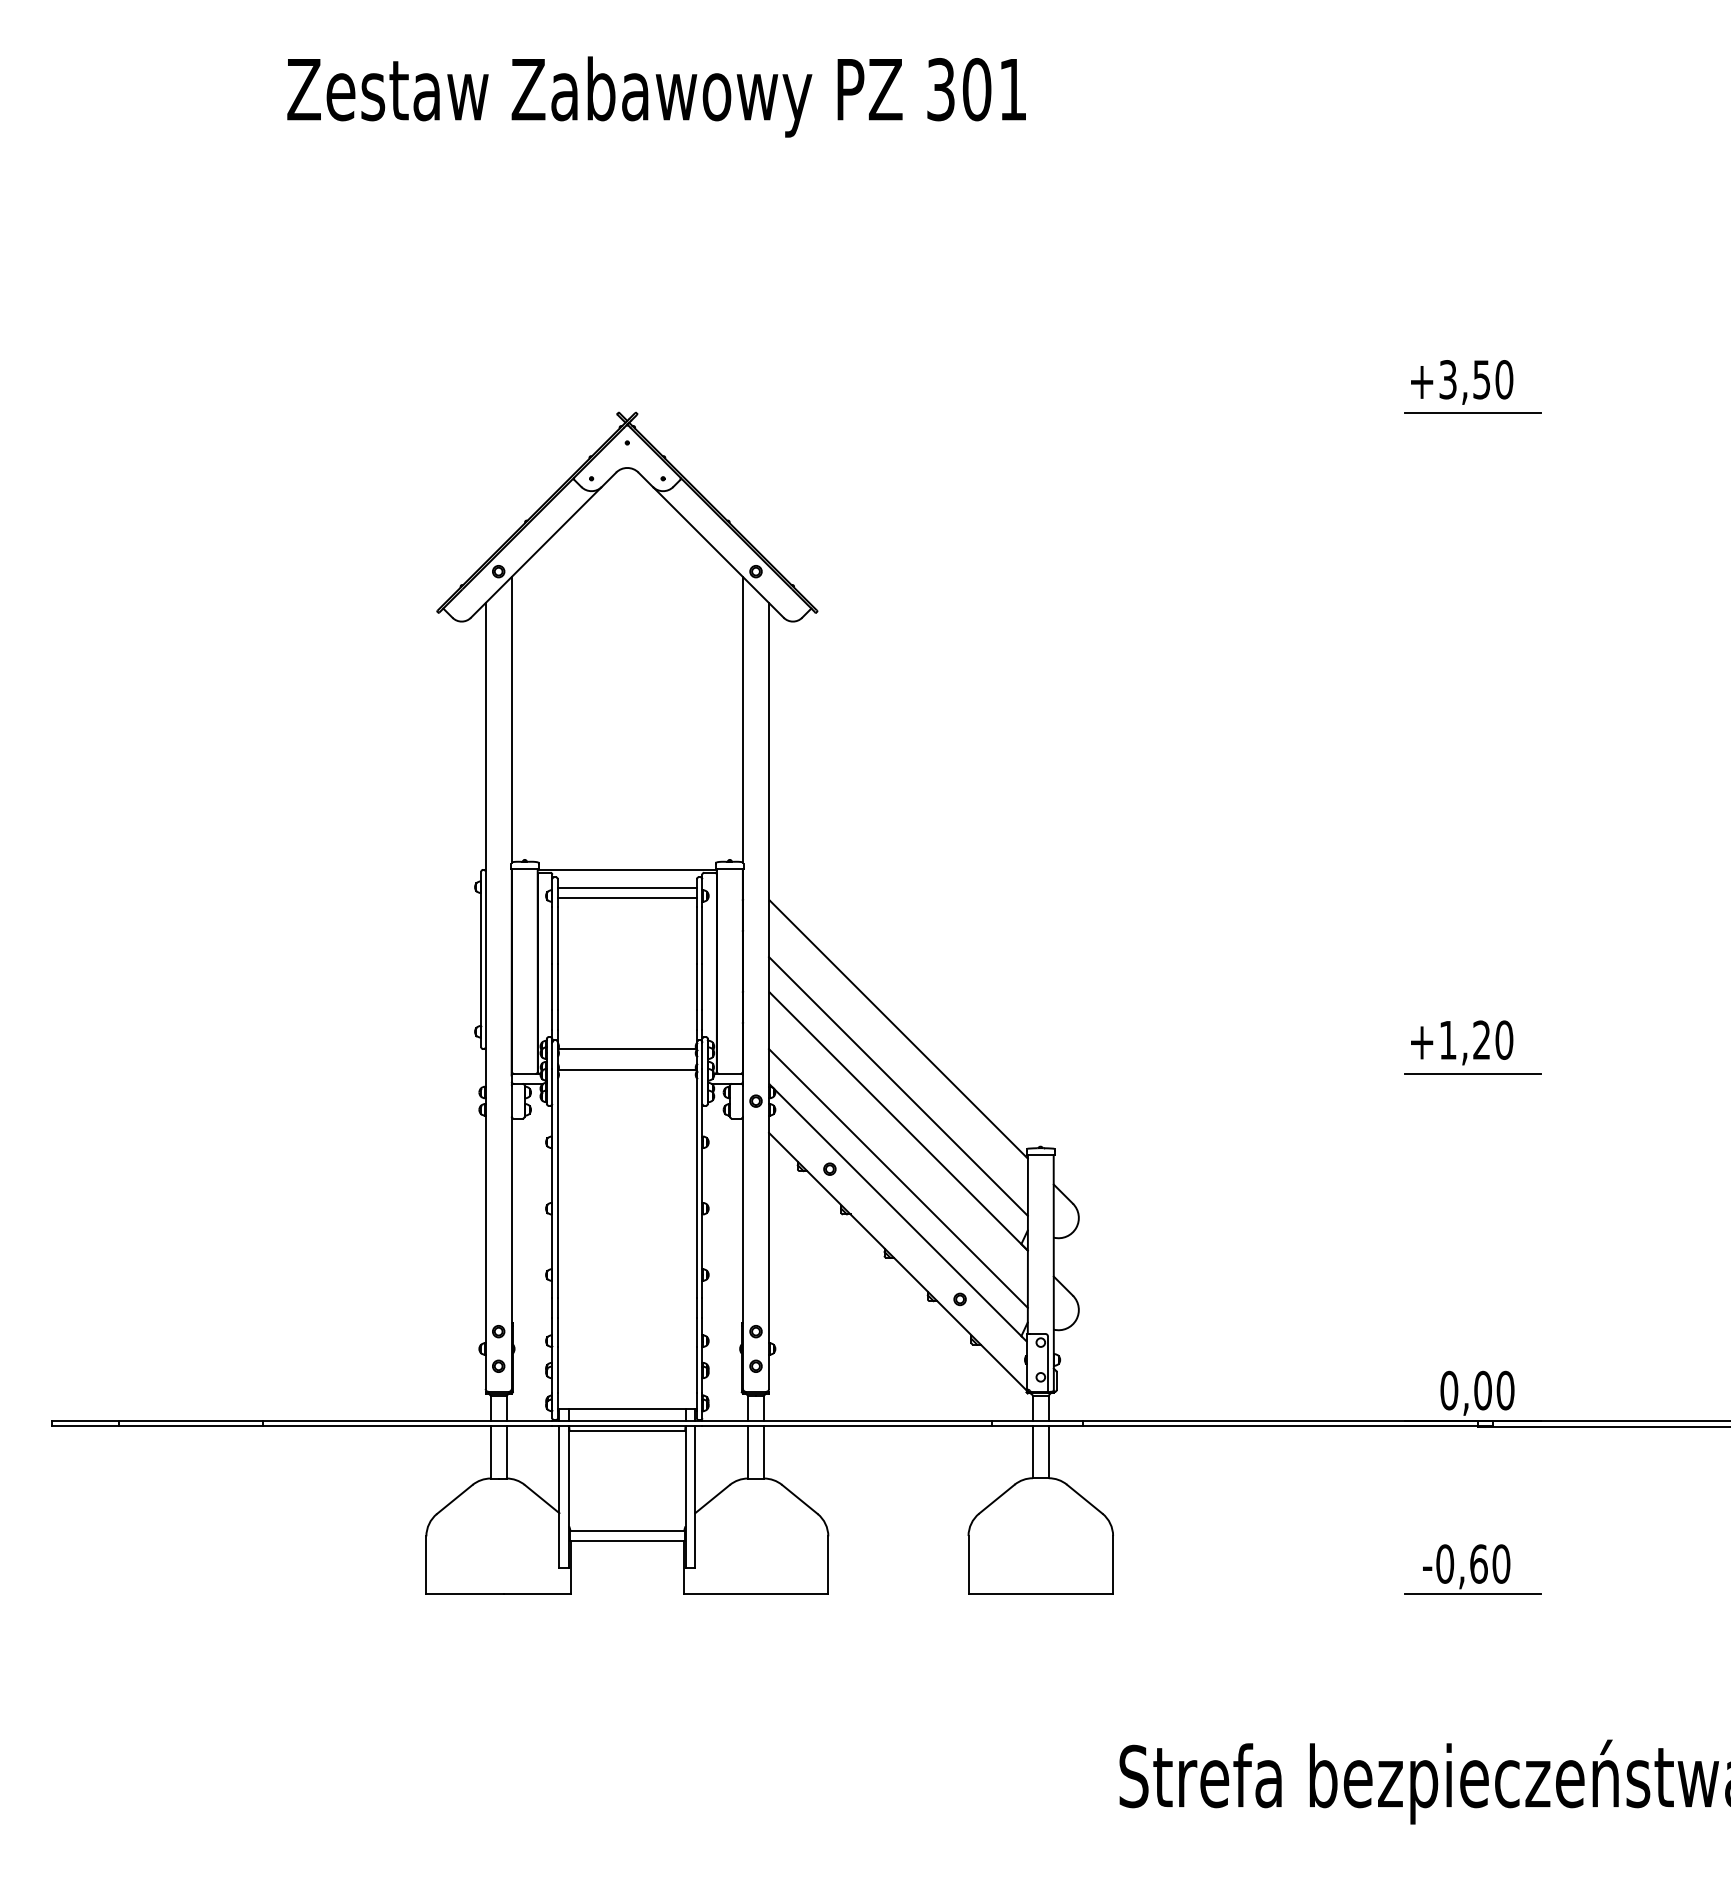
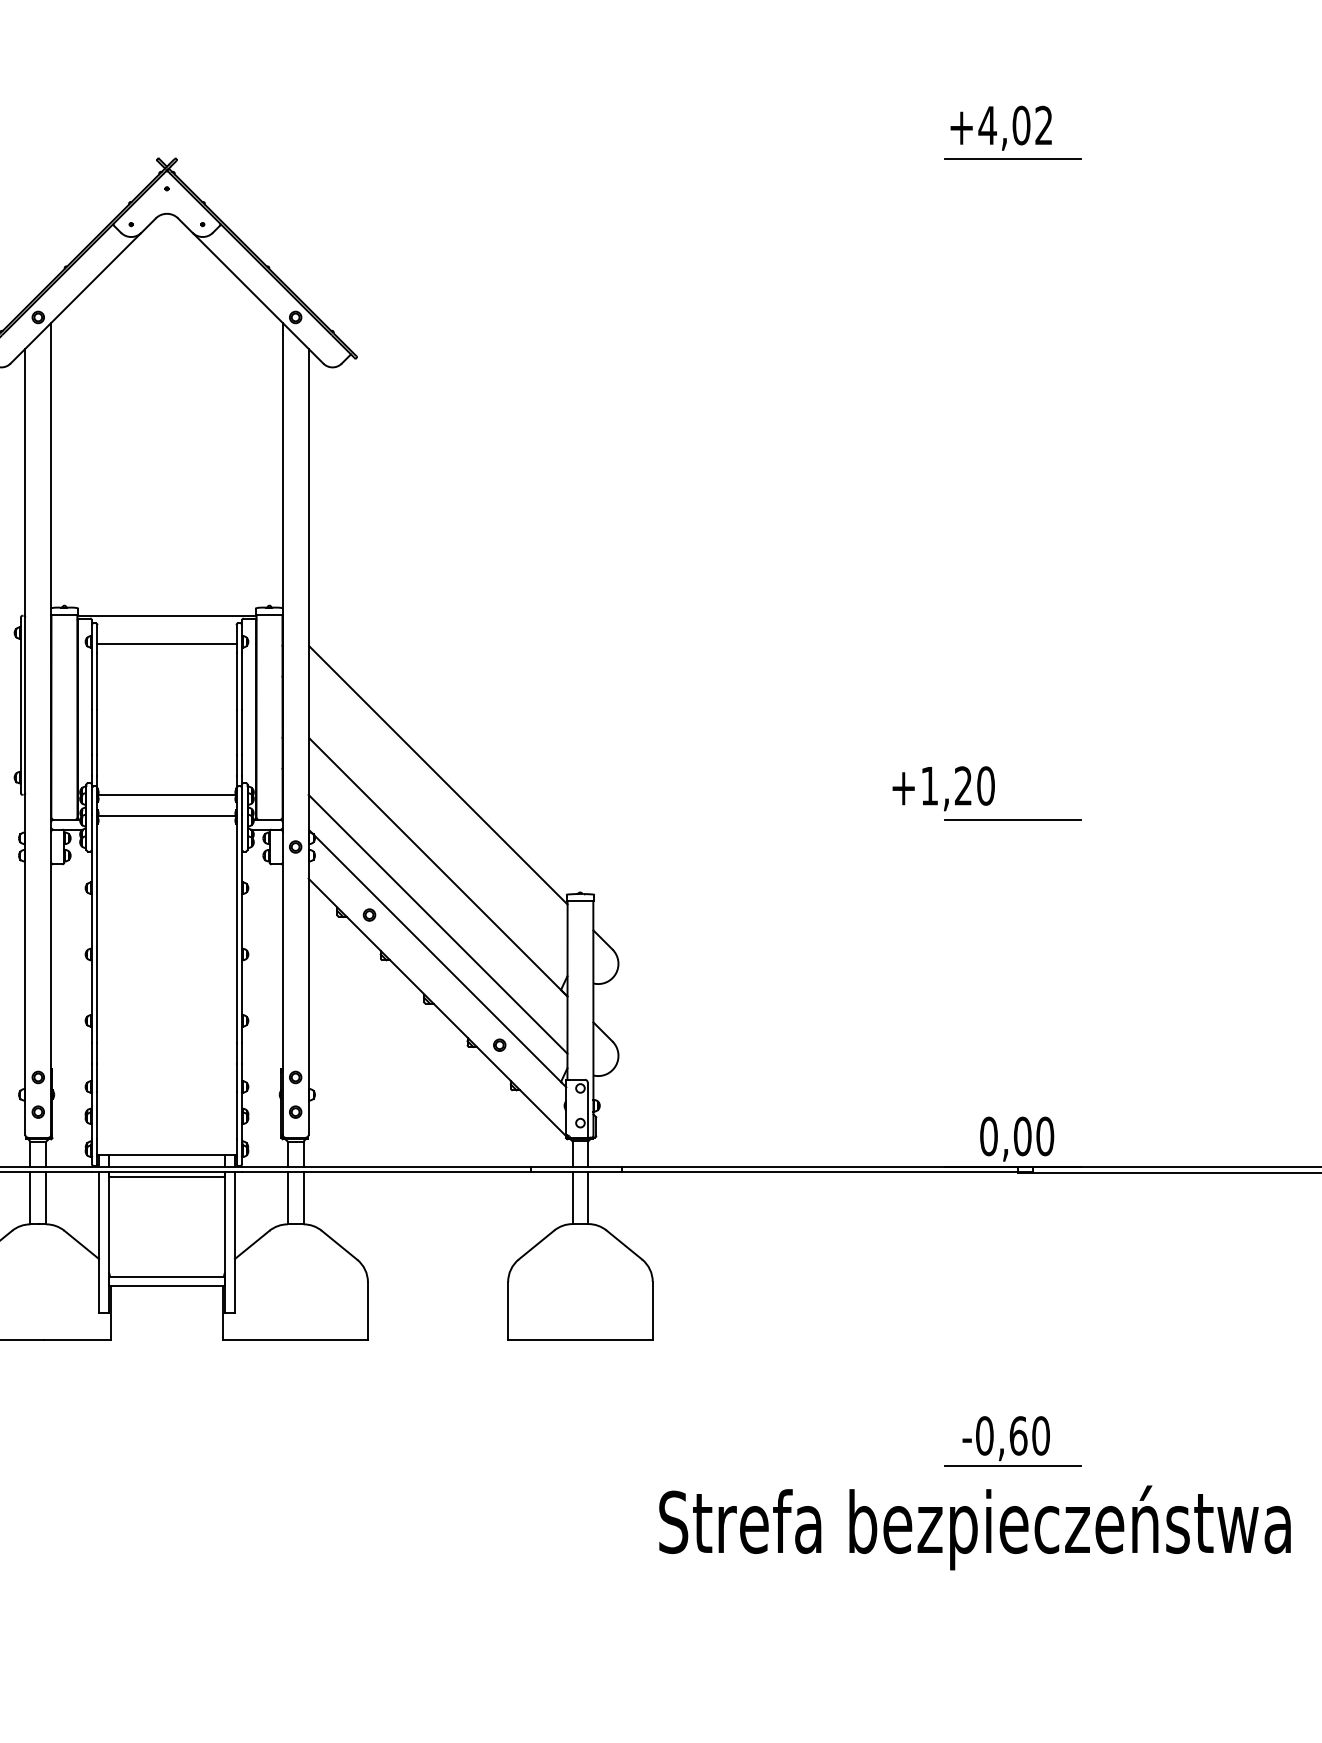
text: (1475, 379) -> (1015, 125), +3,50 -> +4,02
line: (626, 888) -> (166, 634), removed
text: (1462, 1042) -> (944, 788), moved
line: (898, 1086) -> (438, 832), removed
part: (1472, 1569) -> (1012, 1441), moved

